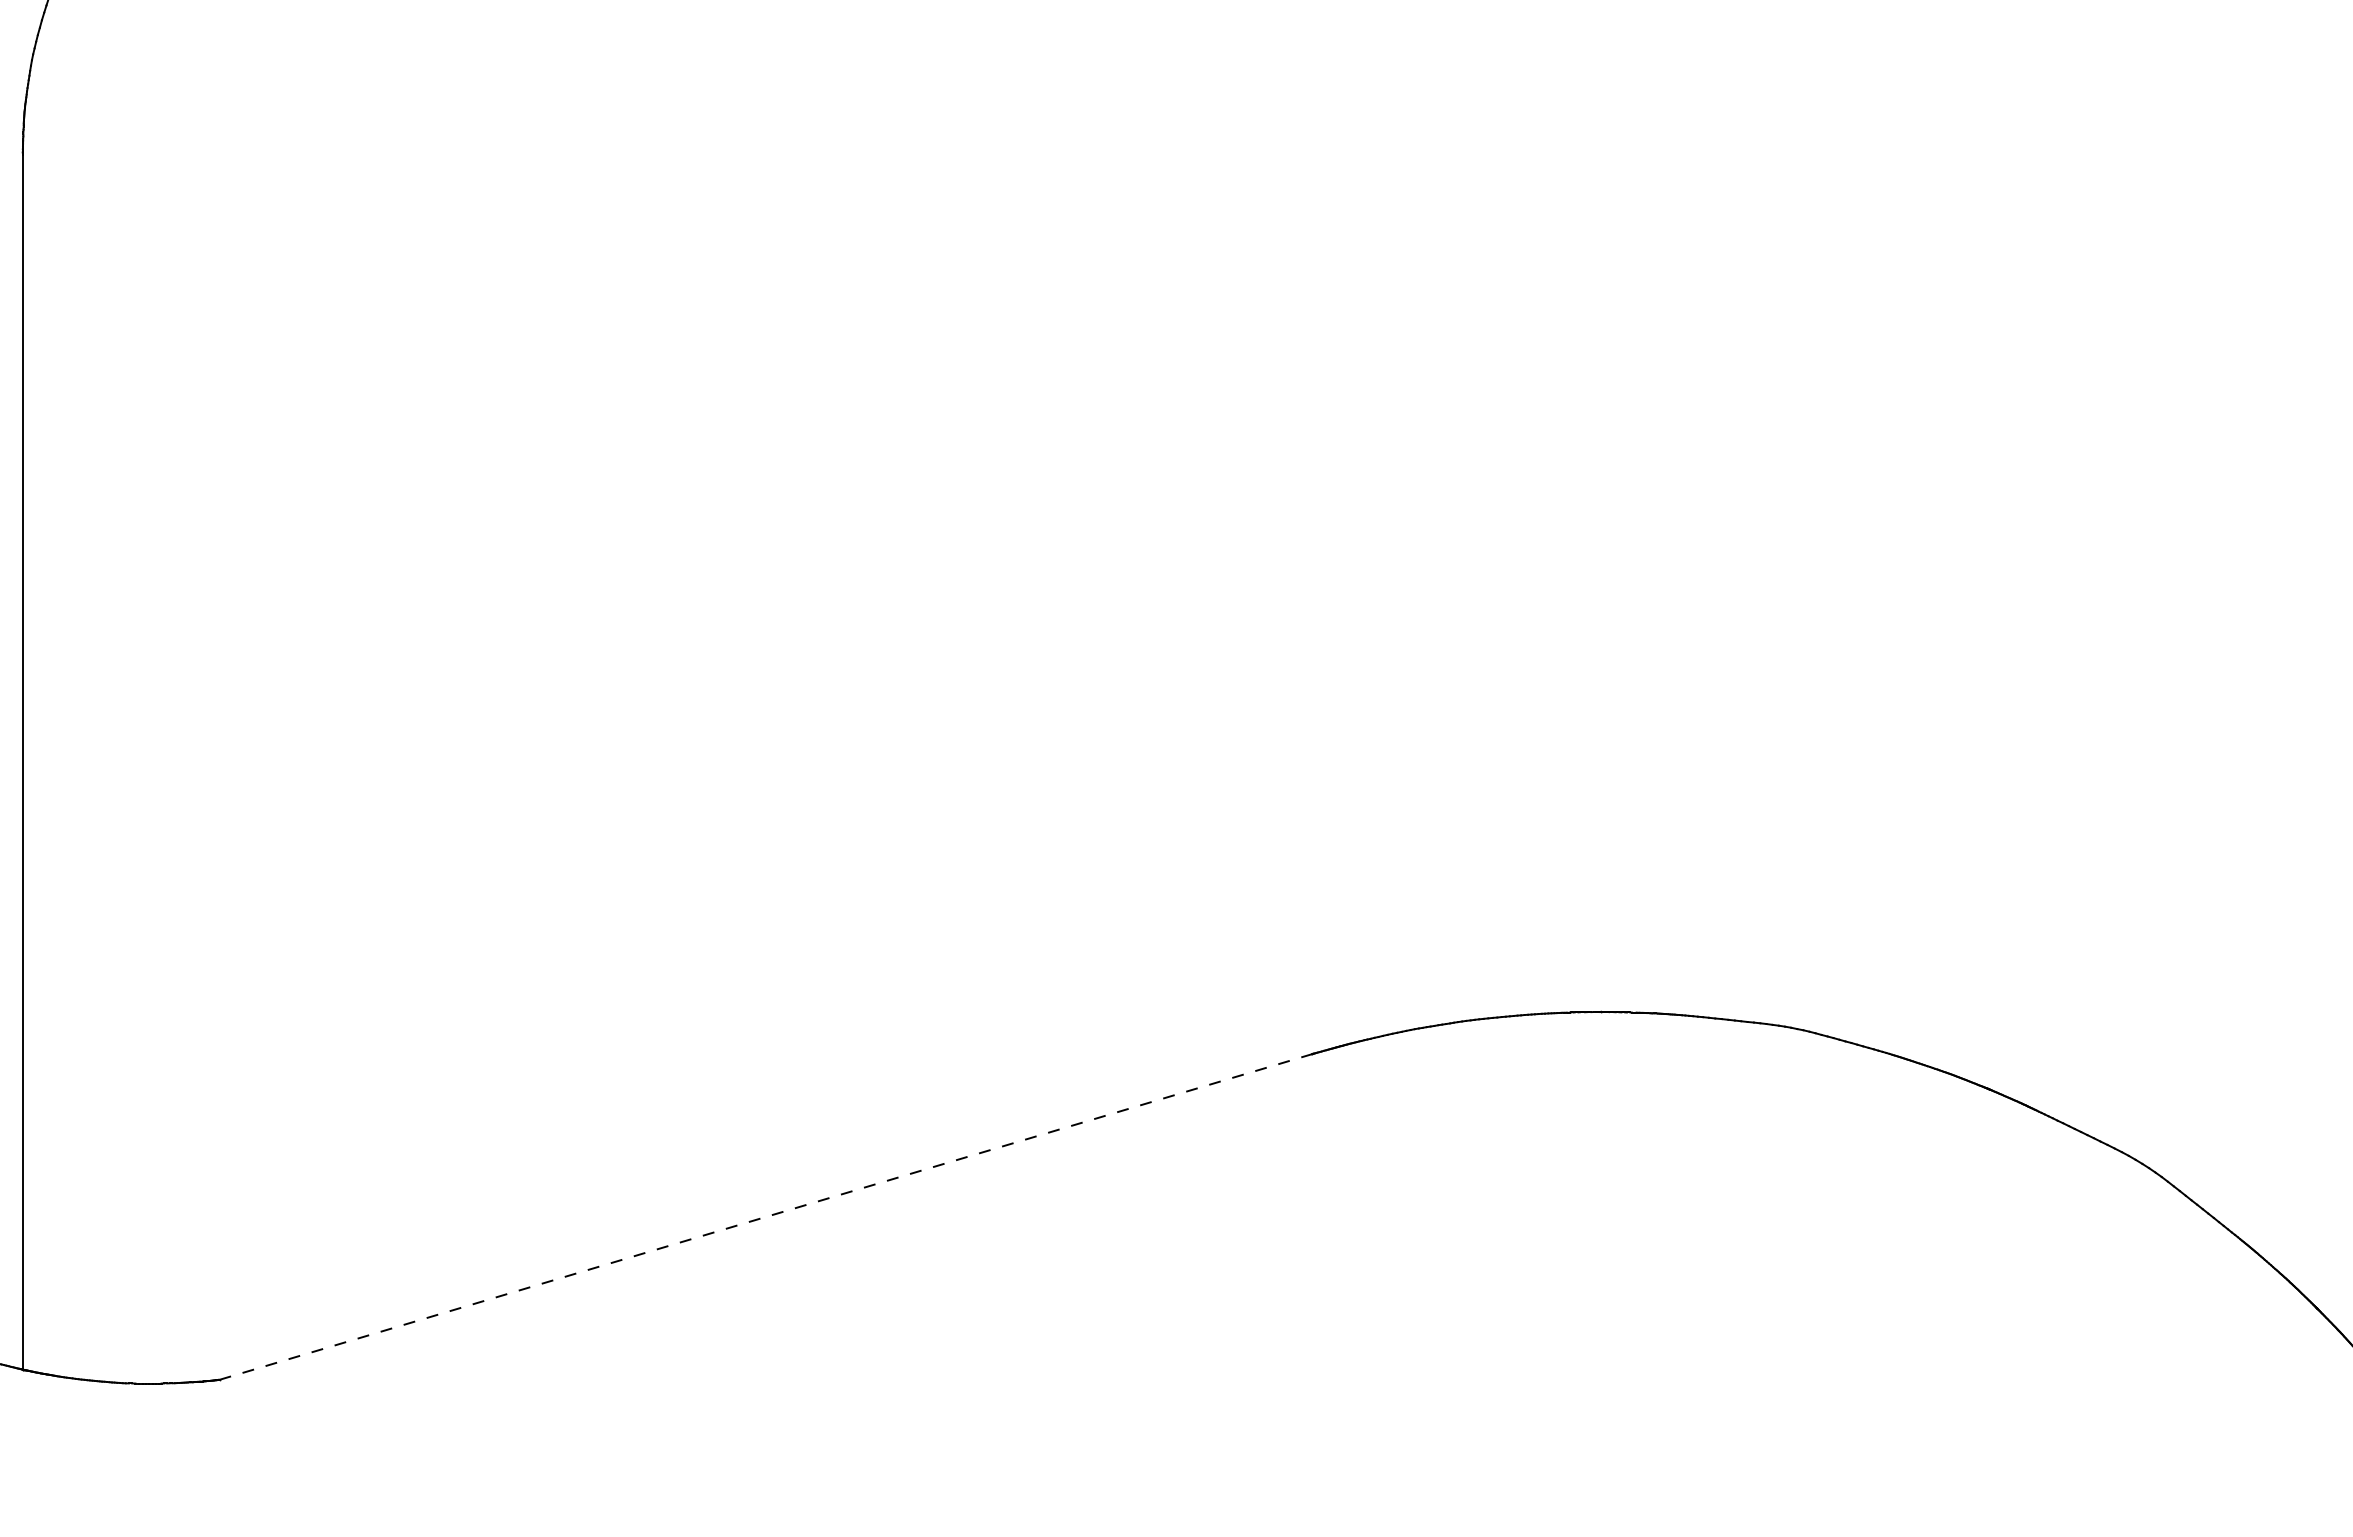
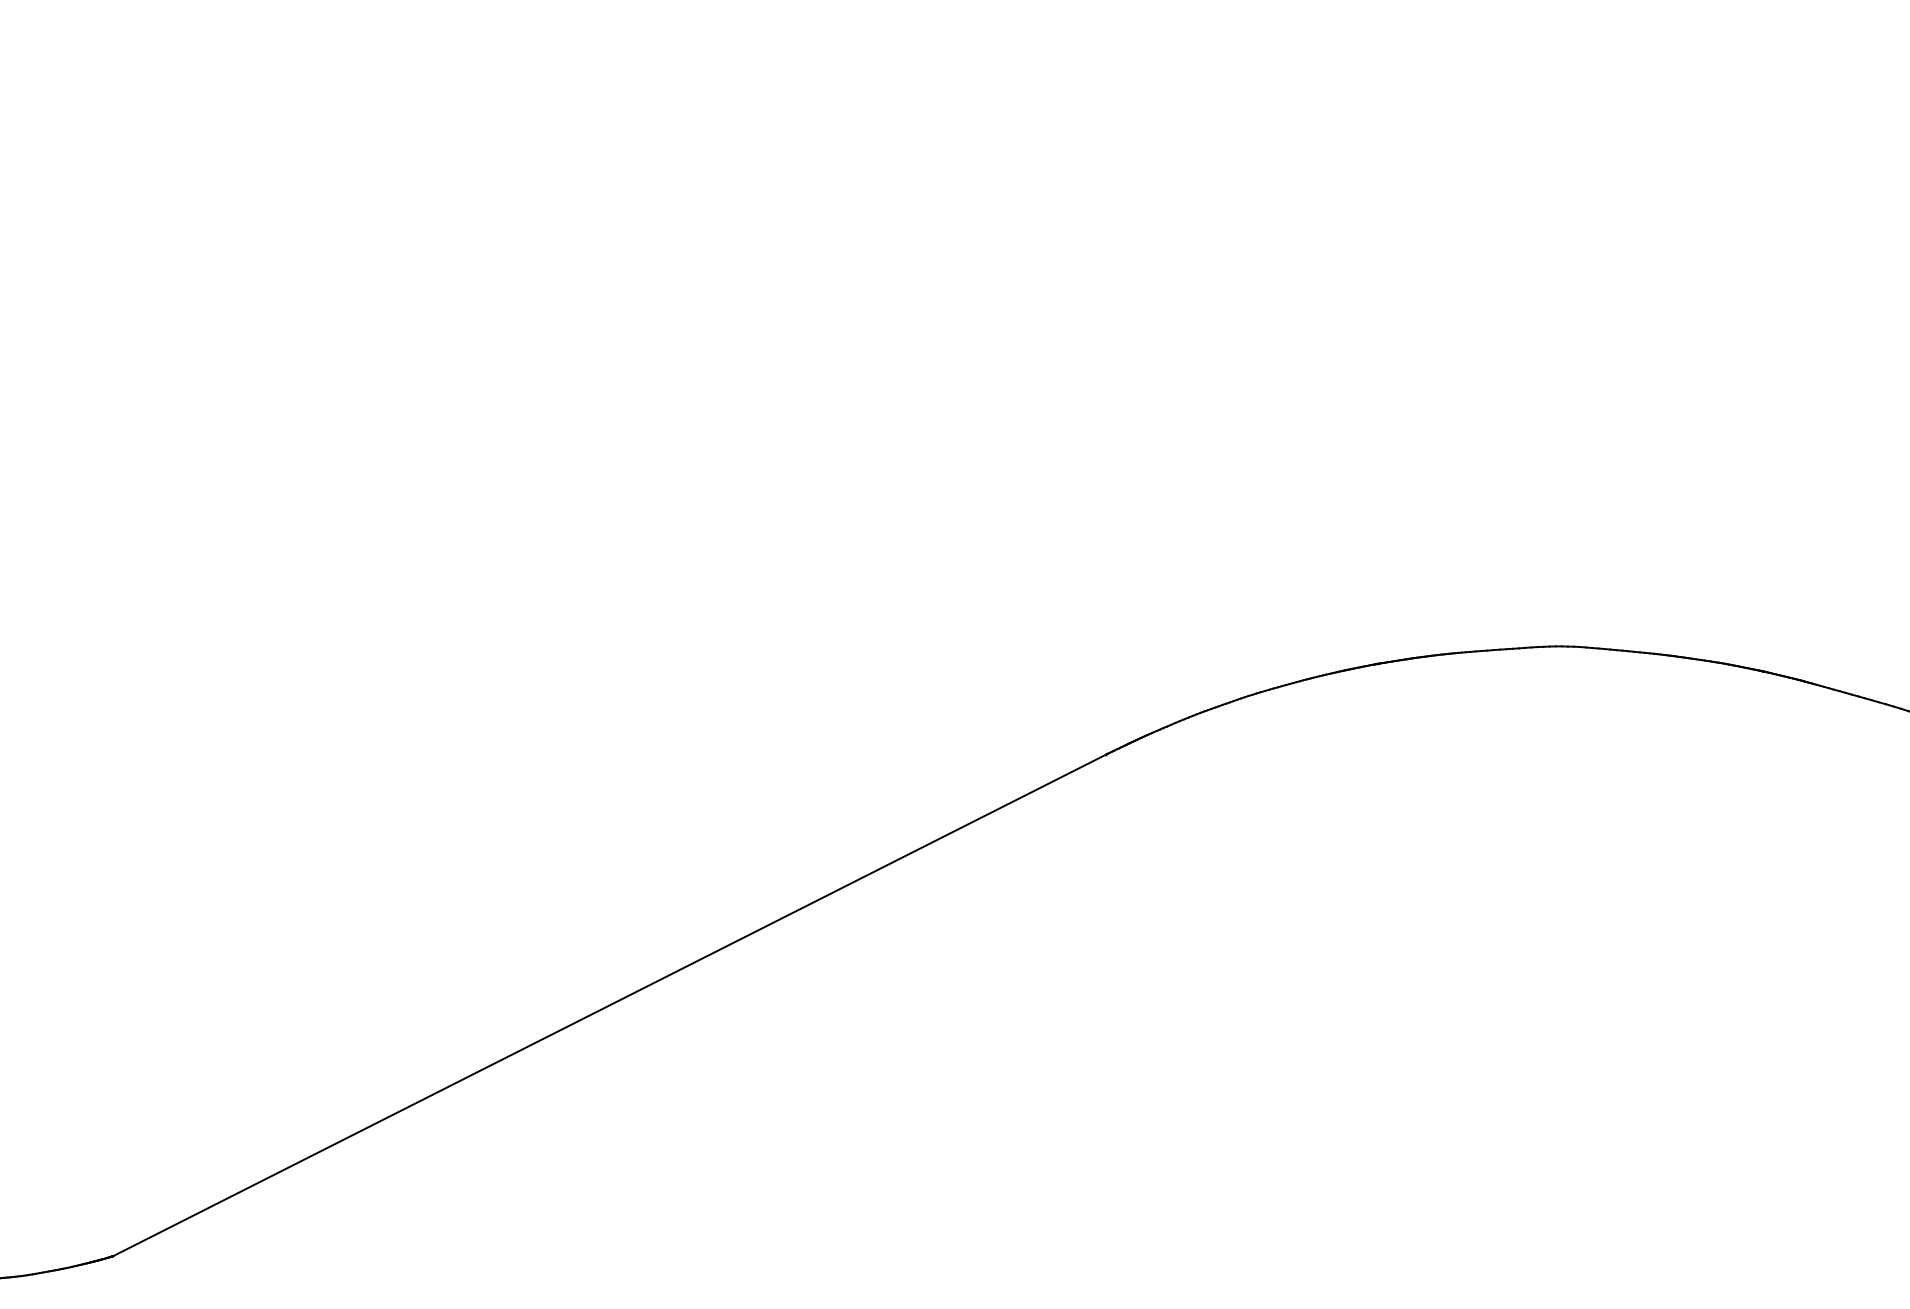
line: (766, 1216) -> (610, 1004), dashed -> solid

